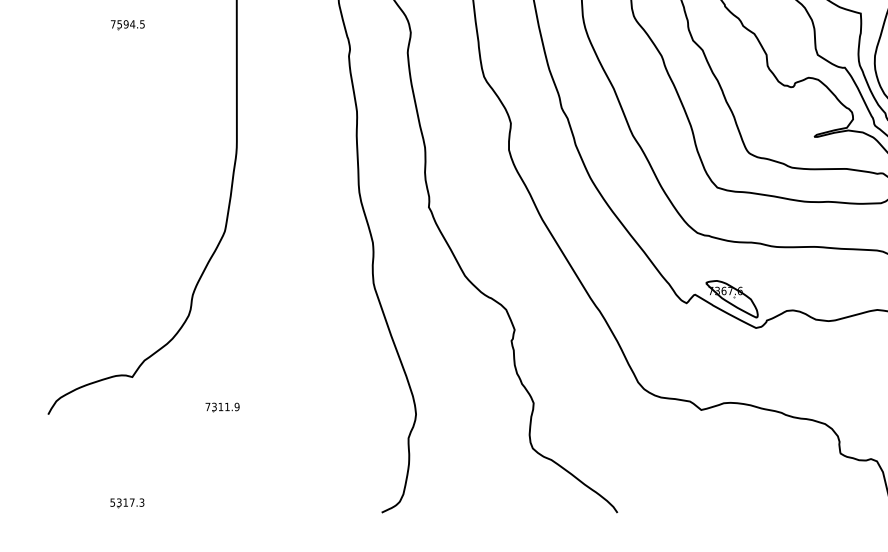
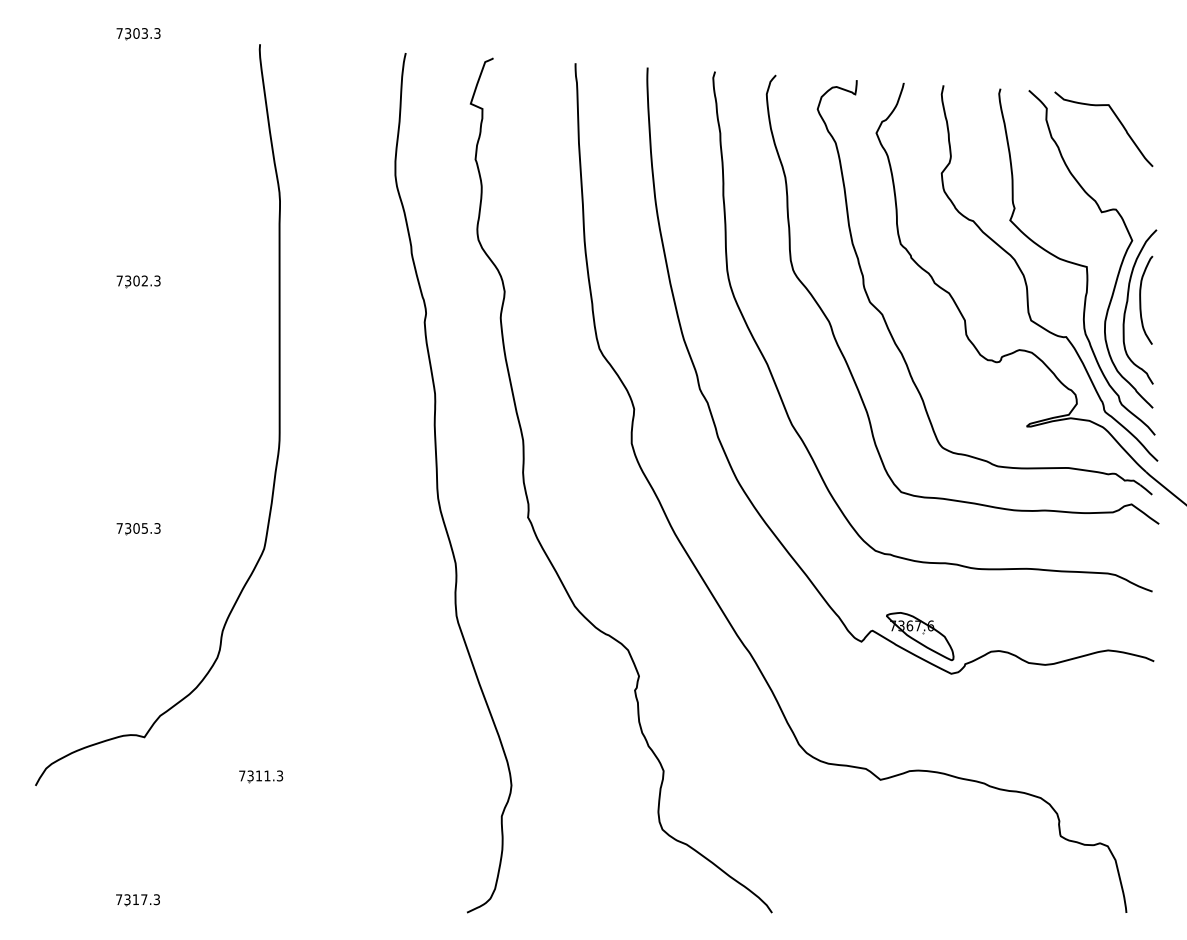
text: (130, 24) -> (142, 280), 7594.5 -> 7302.3
part: (127, 216) -> (138, 529), added
text: (236, 406) -> (279, 775), 7311.9 -> 7311.3
text: (113, 502) -> (119, 899), 5317.3 -> 7317.3

